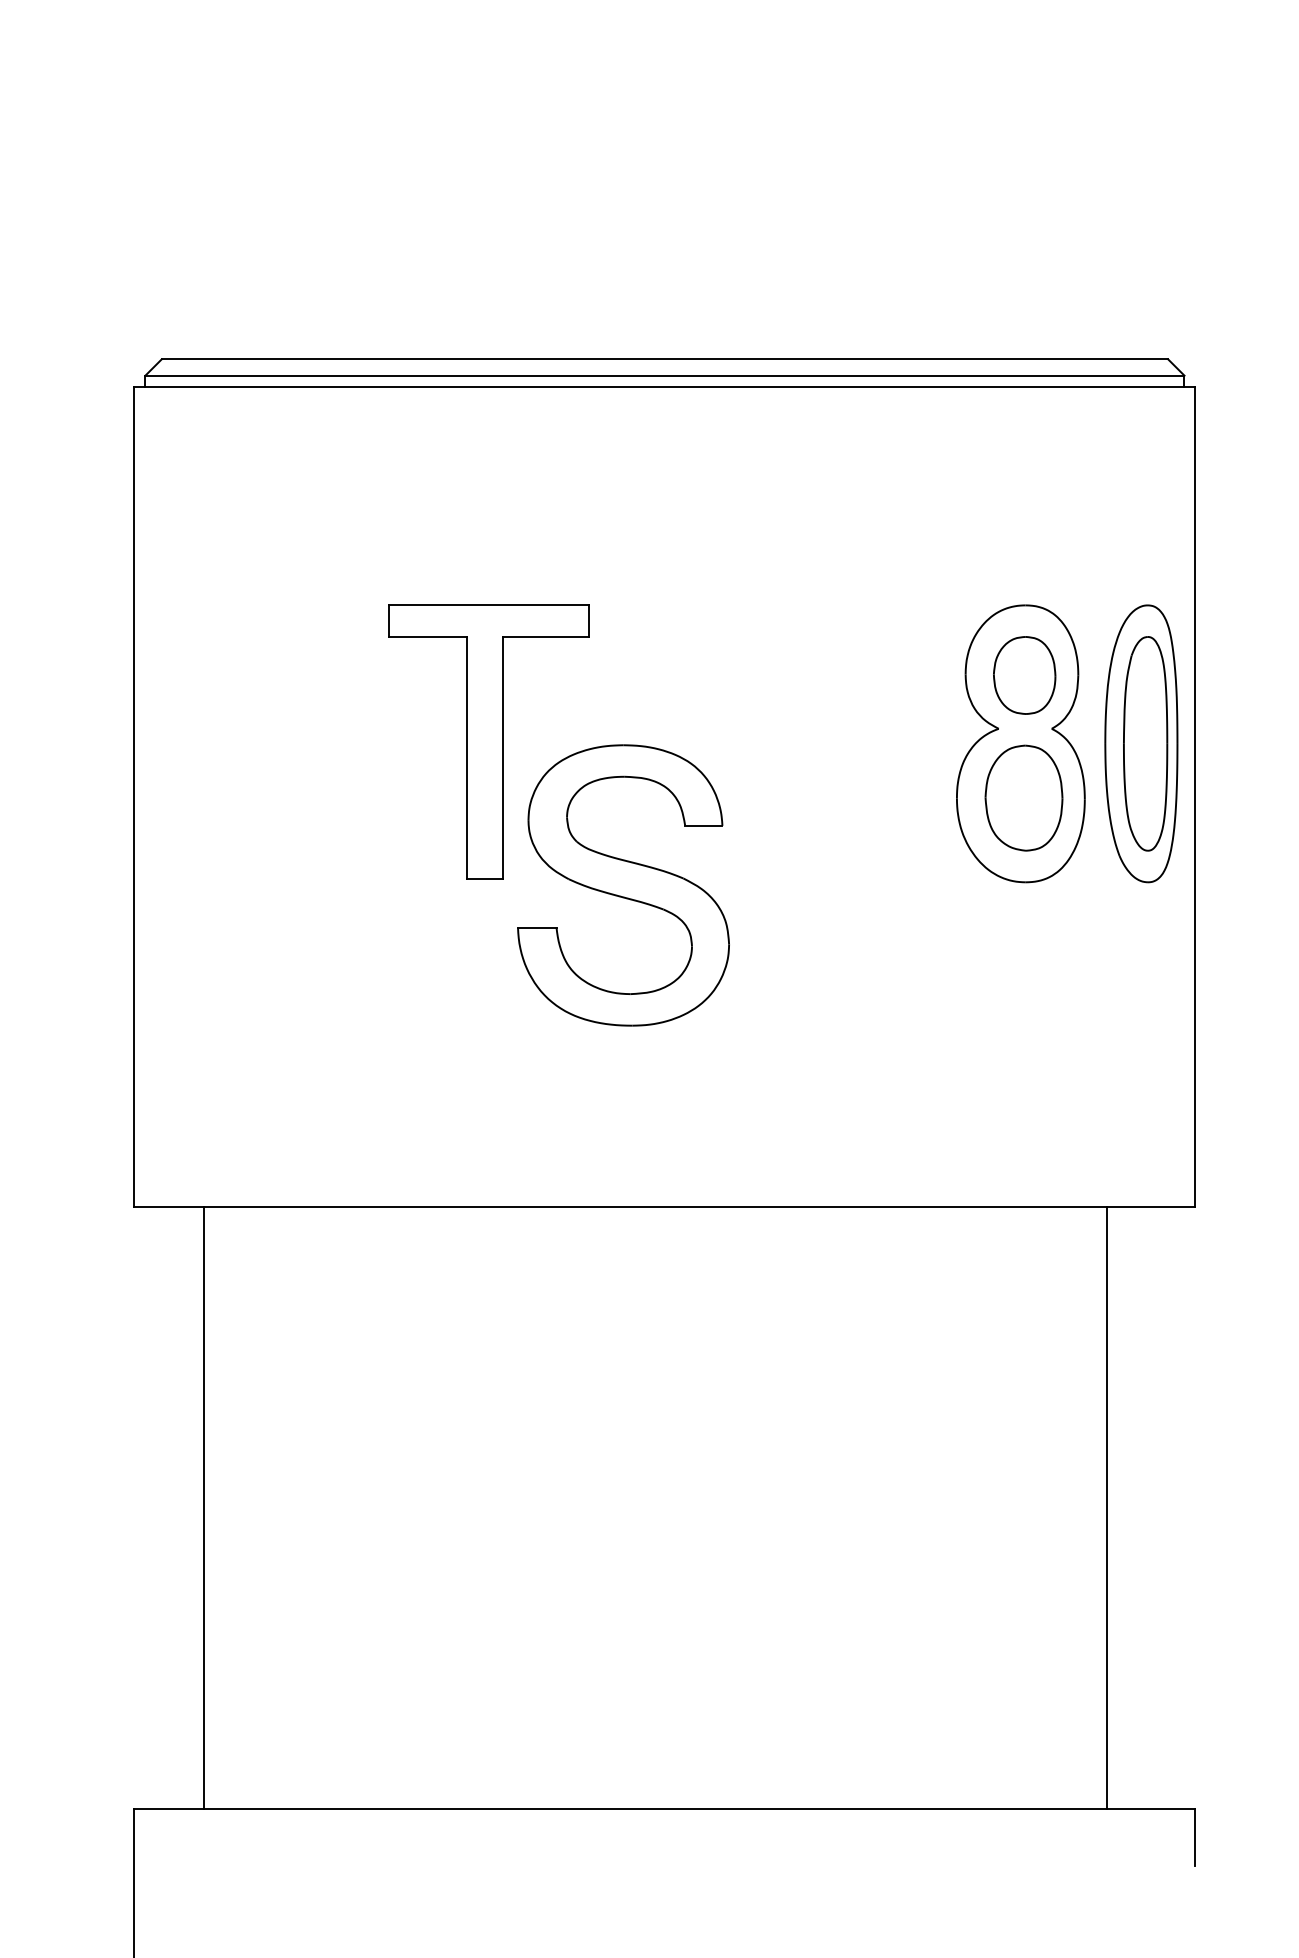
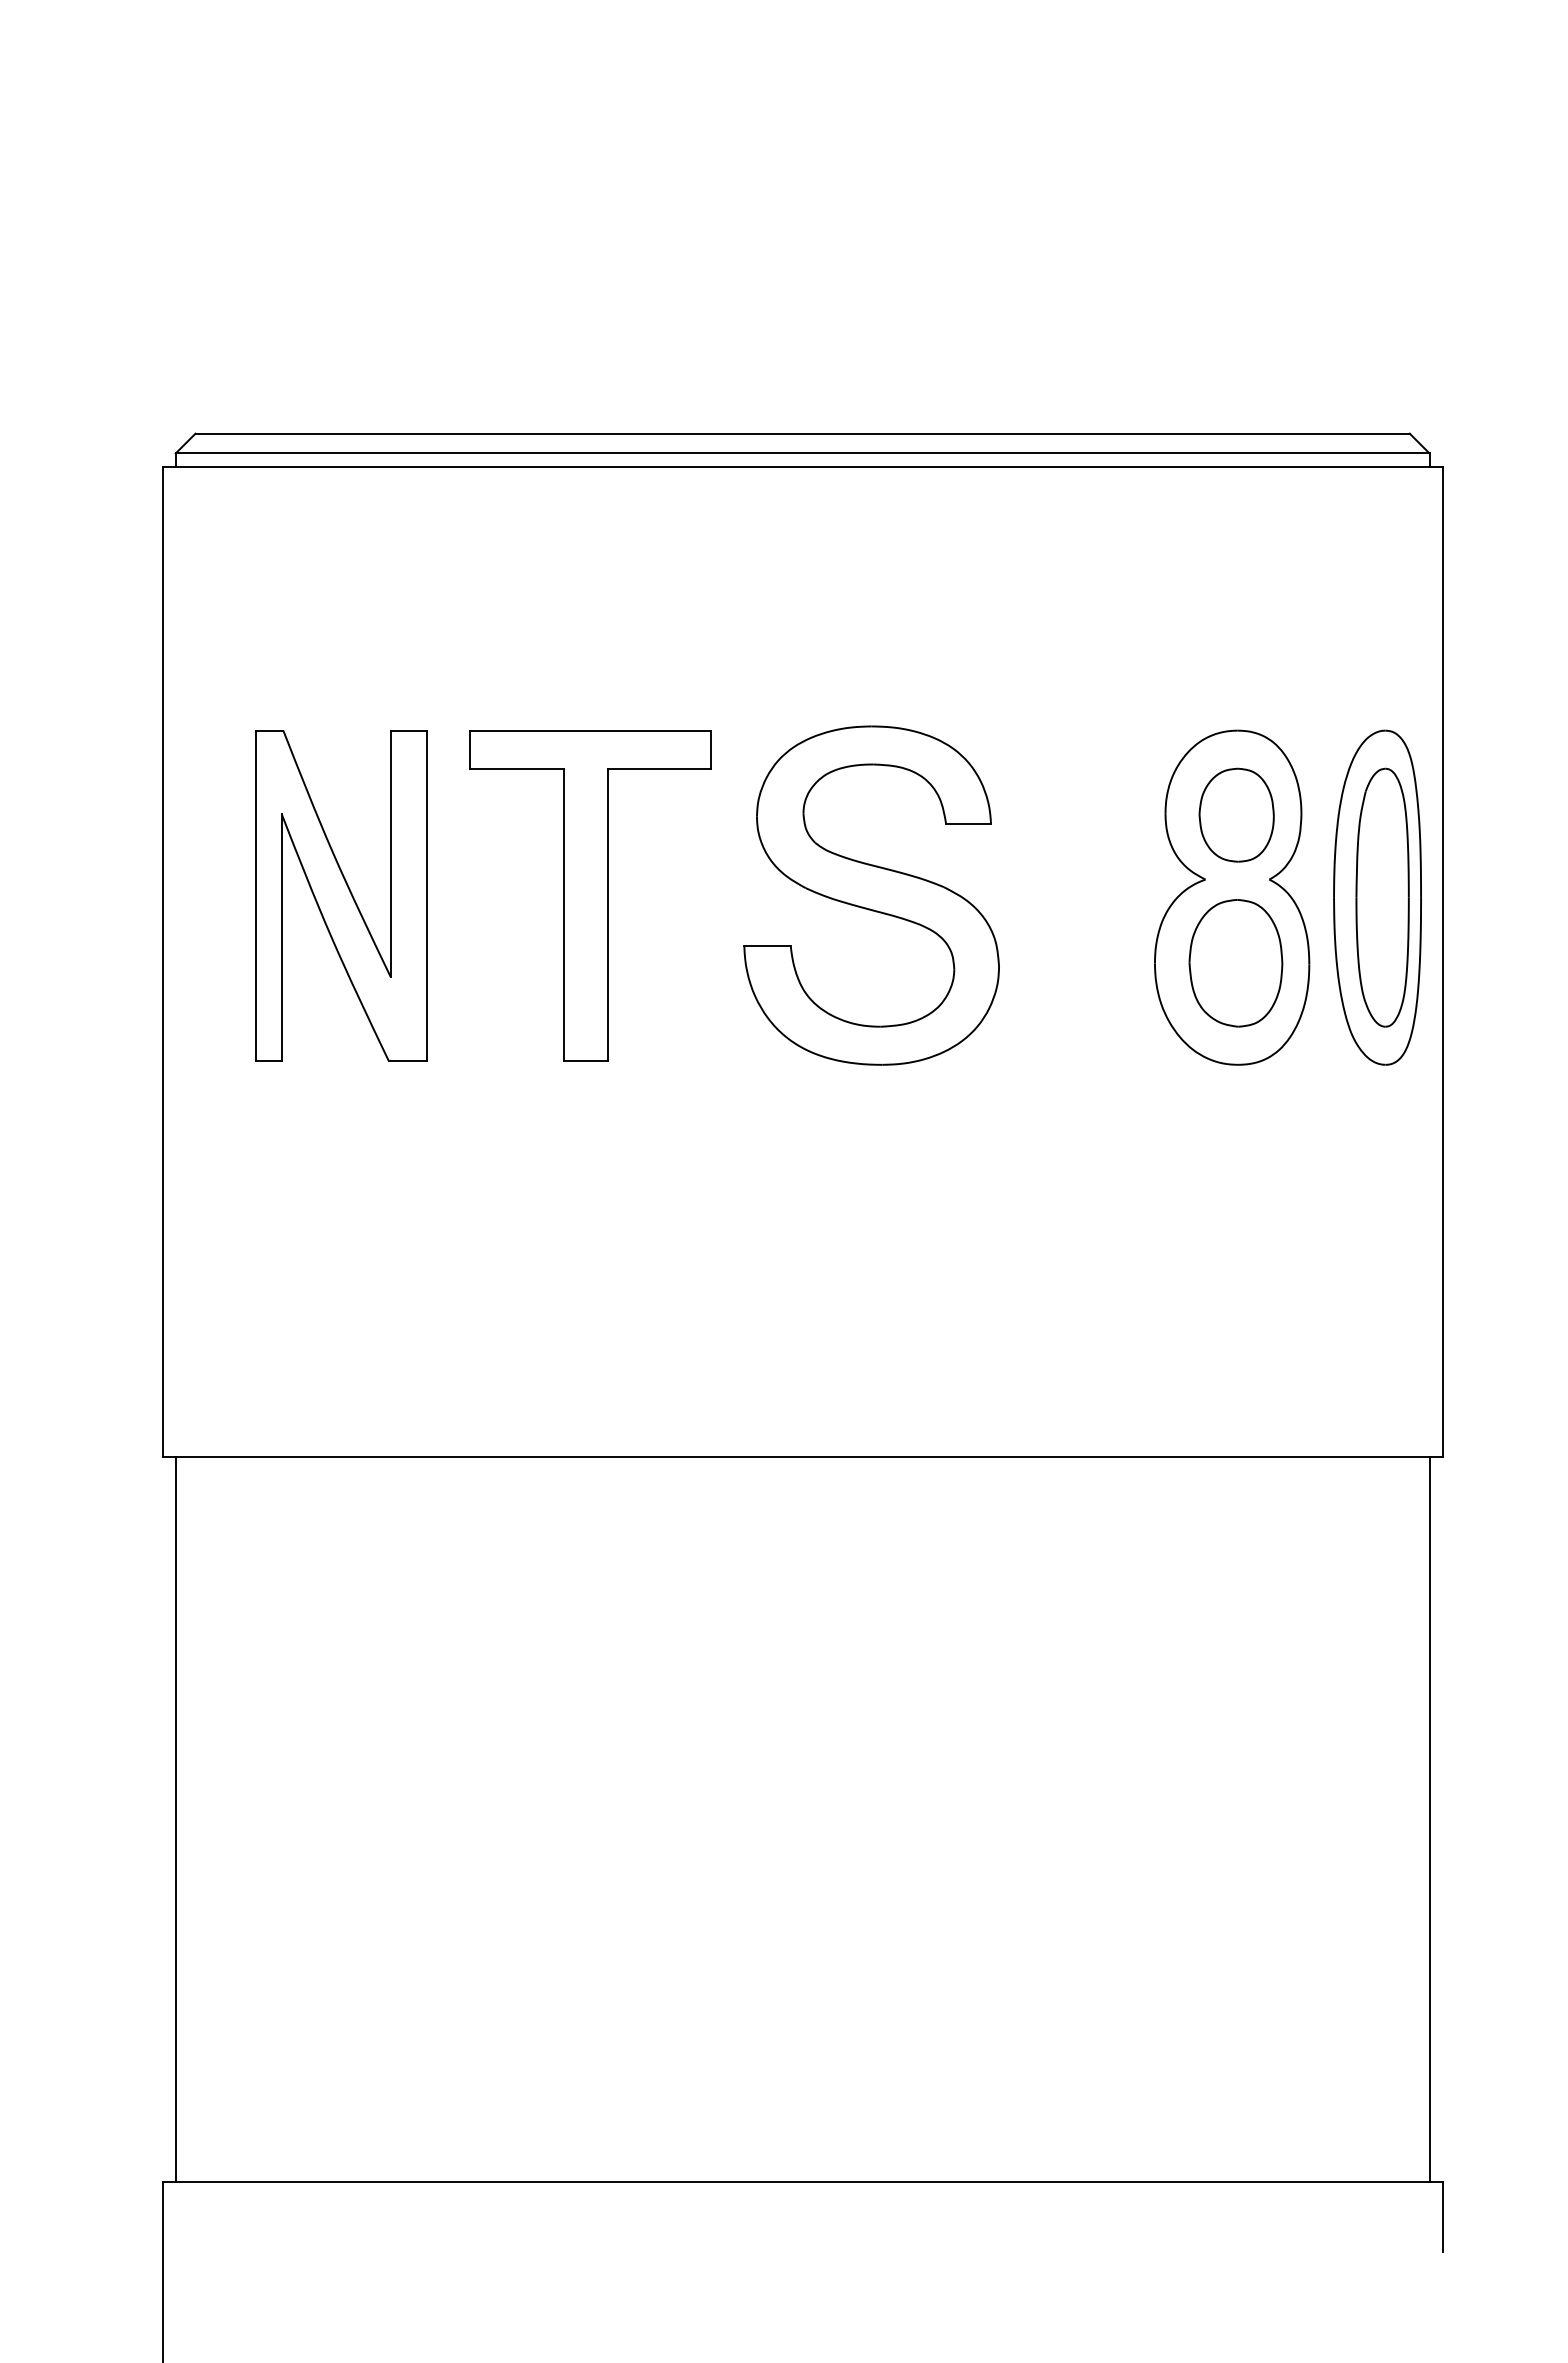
part: (282, 741) -> (341, 895), added
part: (623, 885) -> (871, 895), moved
line: (204, 1507) -> (175, 1819), moved
line: (1107, 1507) -> (1429, 1819), moved

